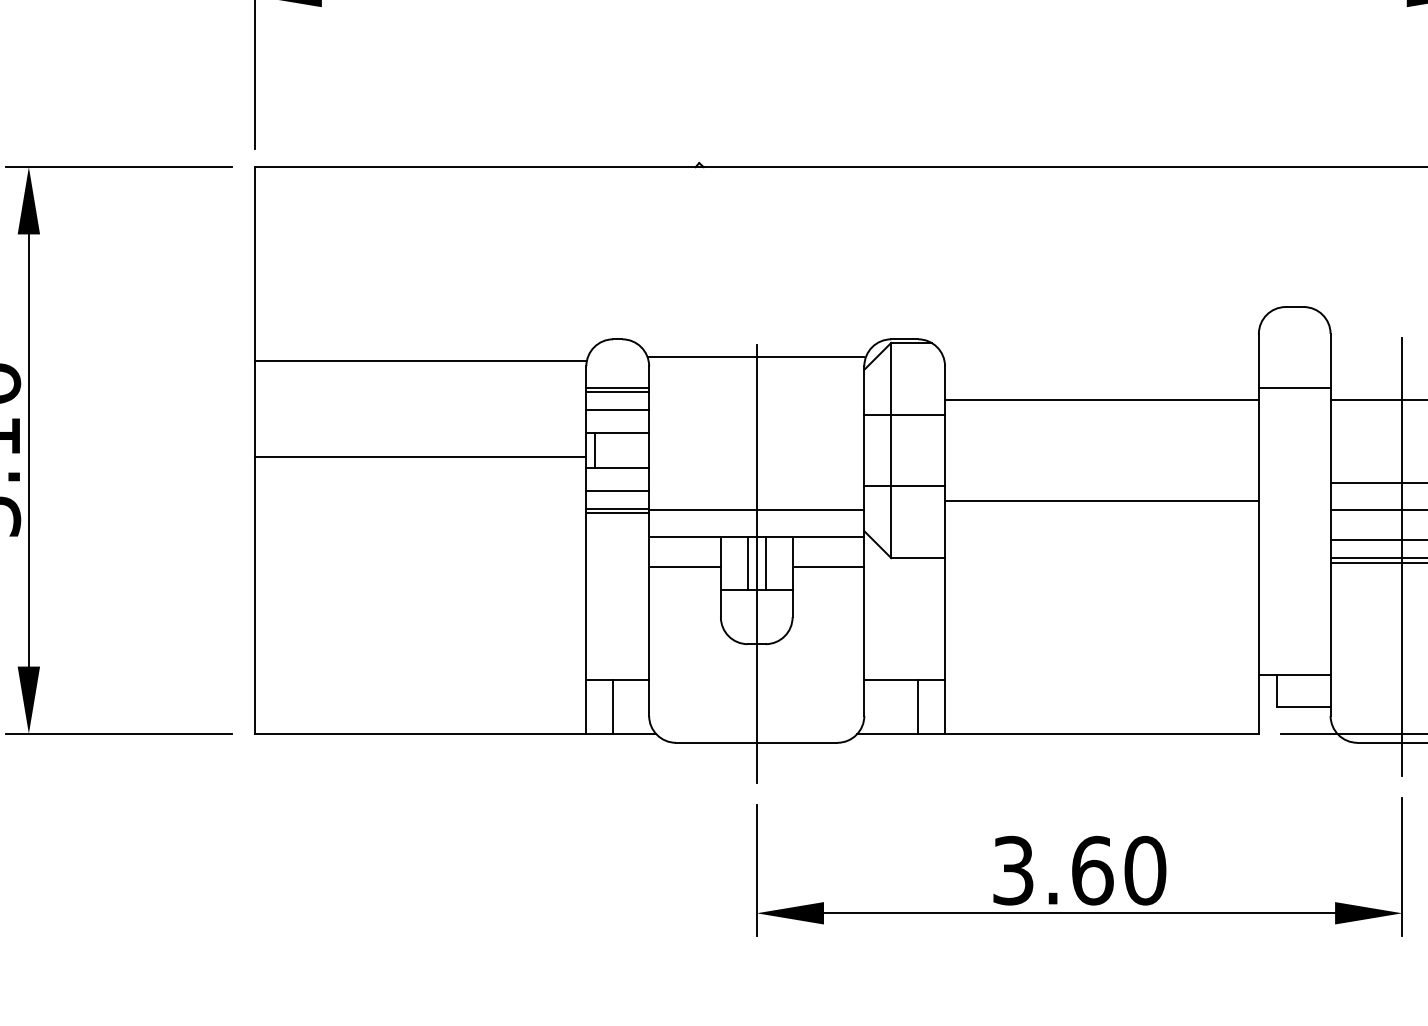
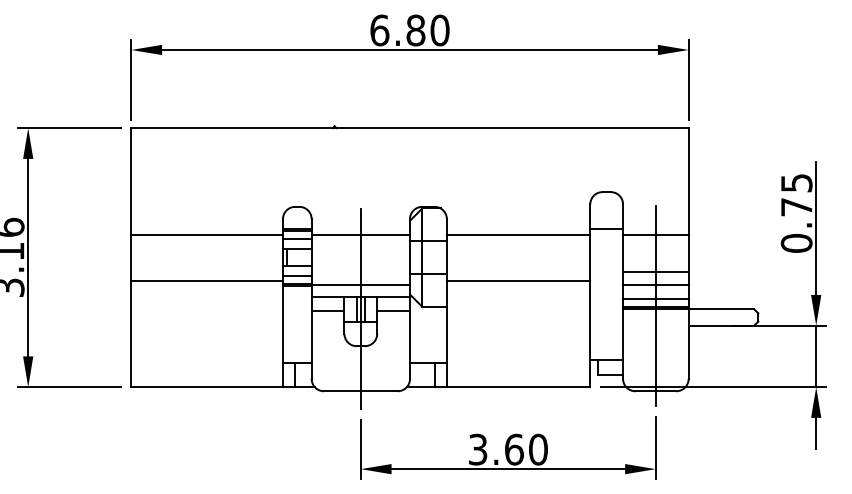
line: (756, 356) -> (360, 234), moved
line: (419, 360) -> (206, 234), moved
line: (419, 456) -> (206, 280), moved

